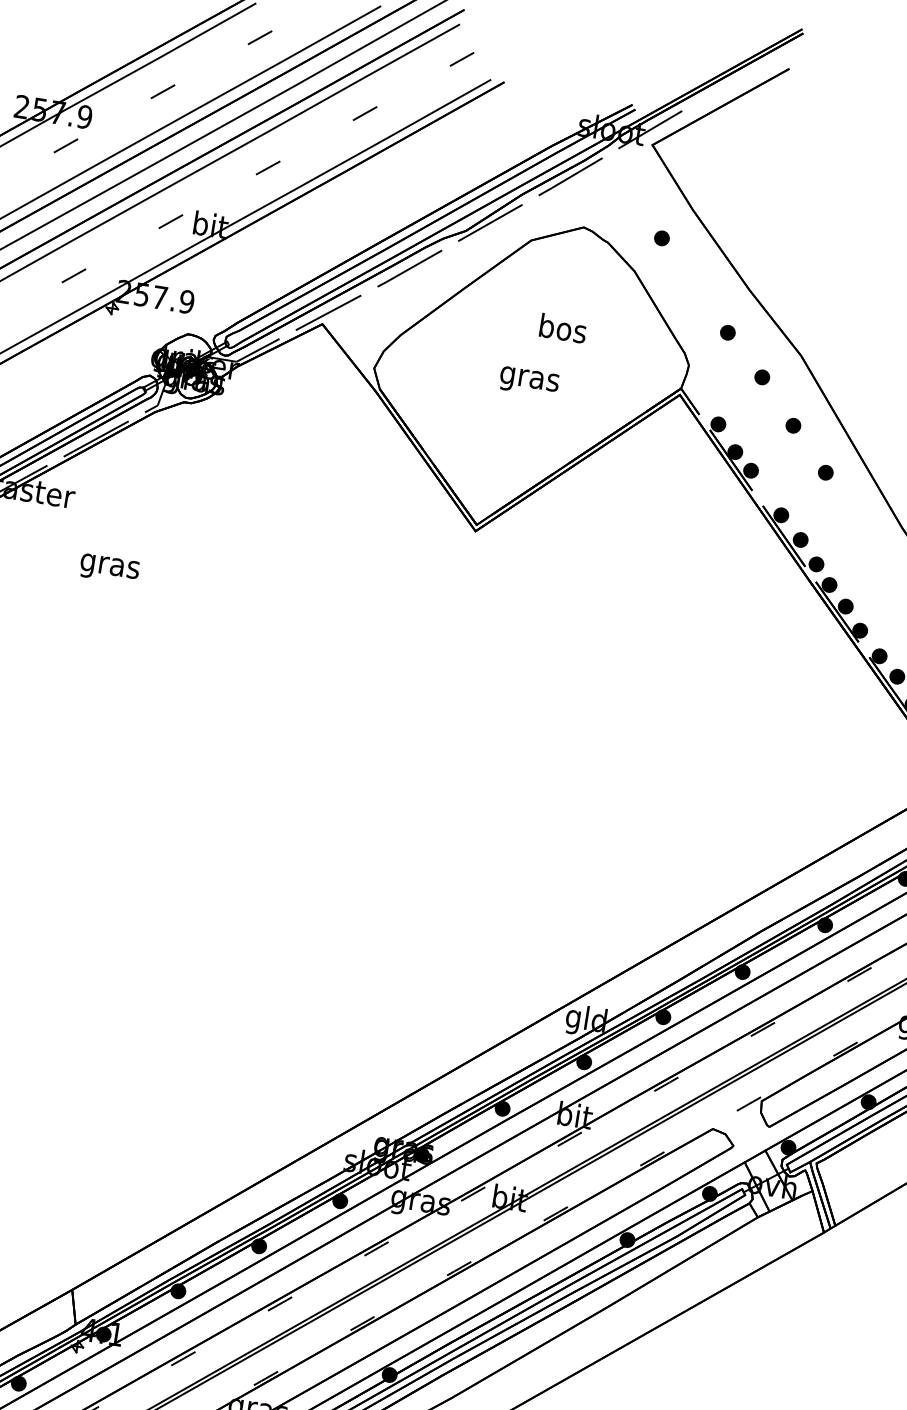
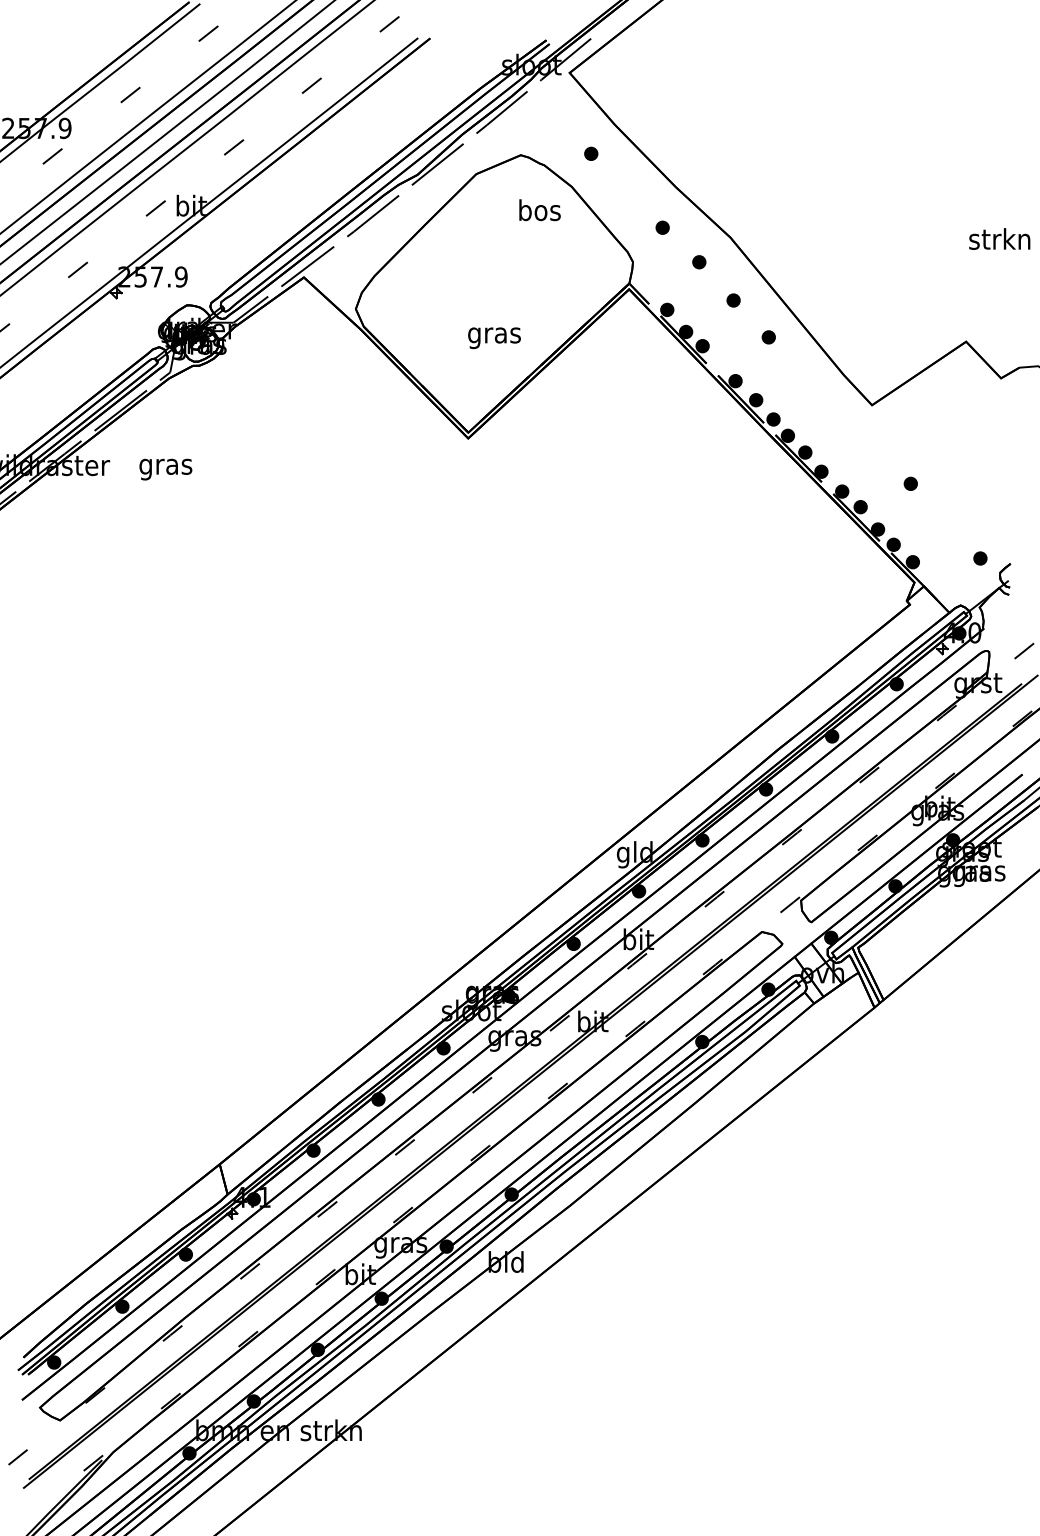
text: (562, 328) -> (539, 210), moved
text: (529, 382) -> (494, 338), moved
text: (109, 569) -> (165, 469), moved

